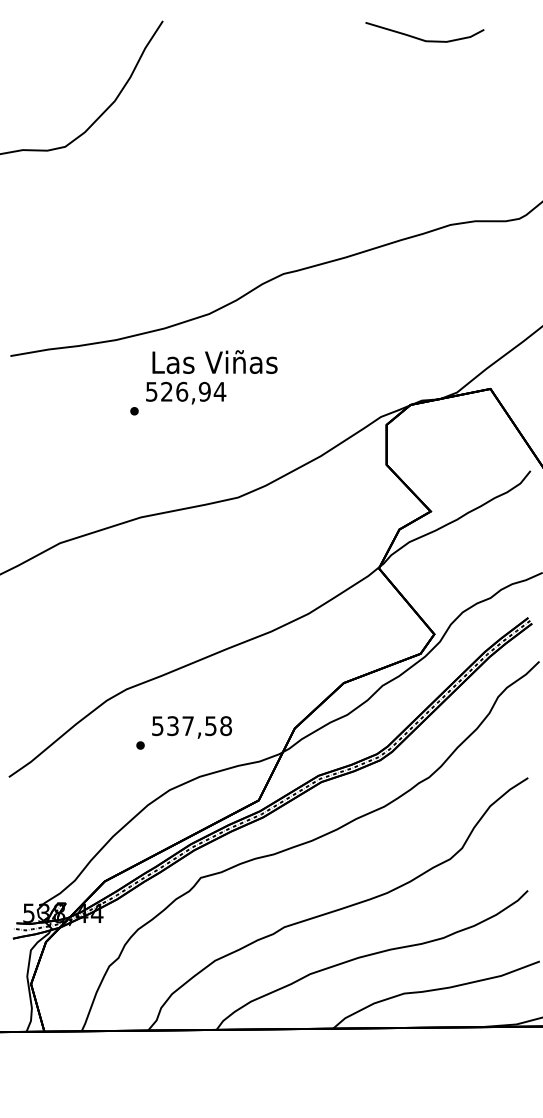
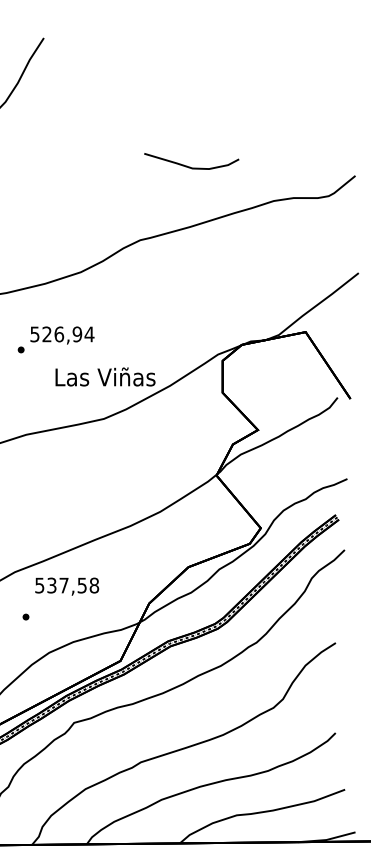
curve: (421, 38) -> (189, 166), moved
text: (214, 361) -> (105, 376), moved
text: (191, 727) -> (66, 586), moved

